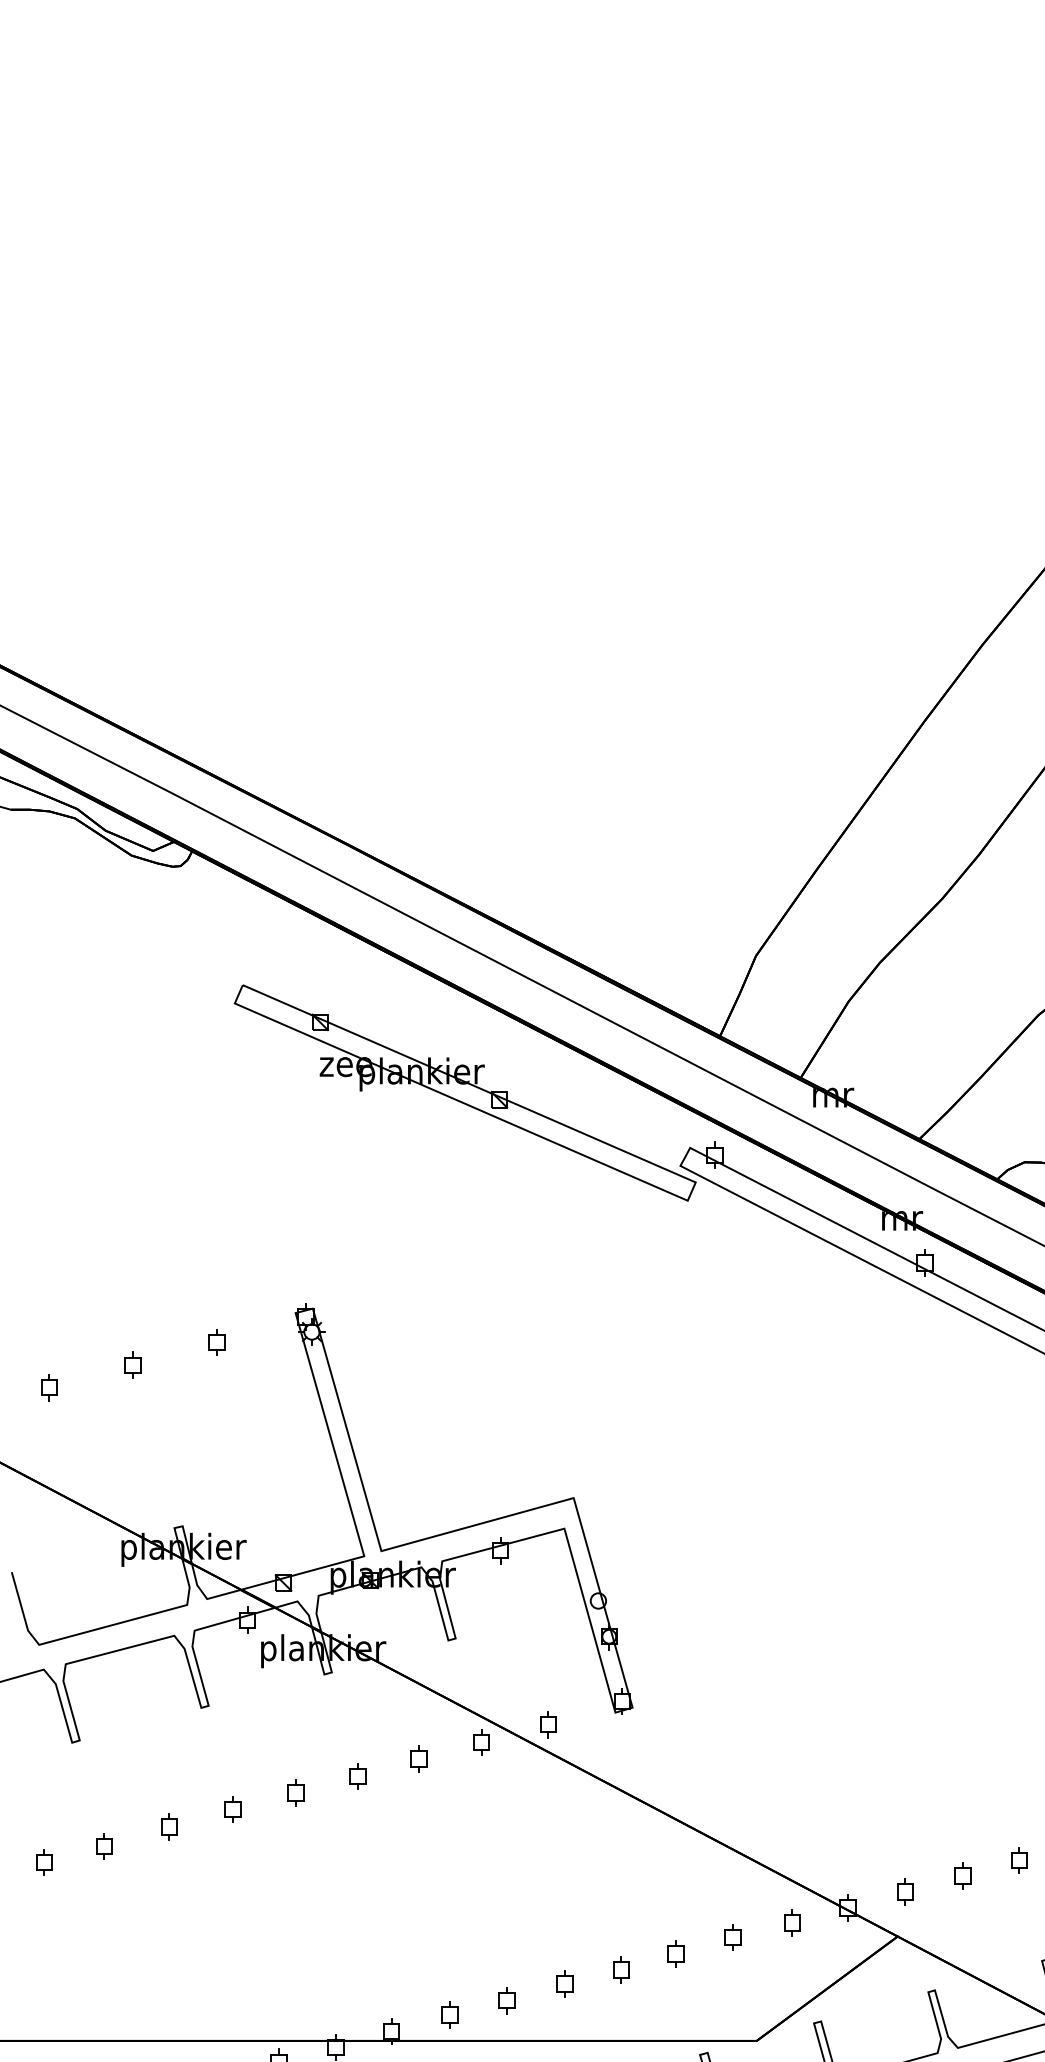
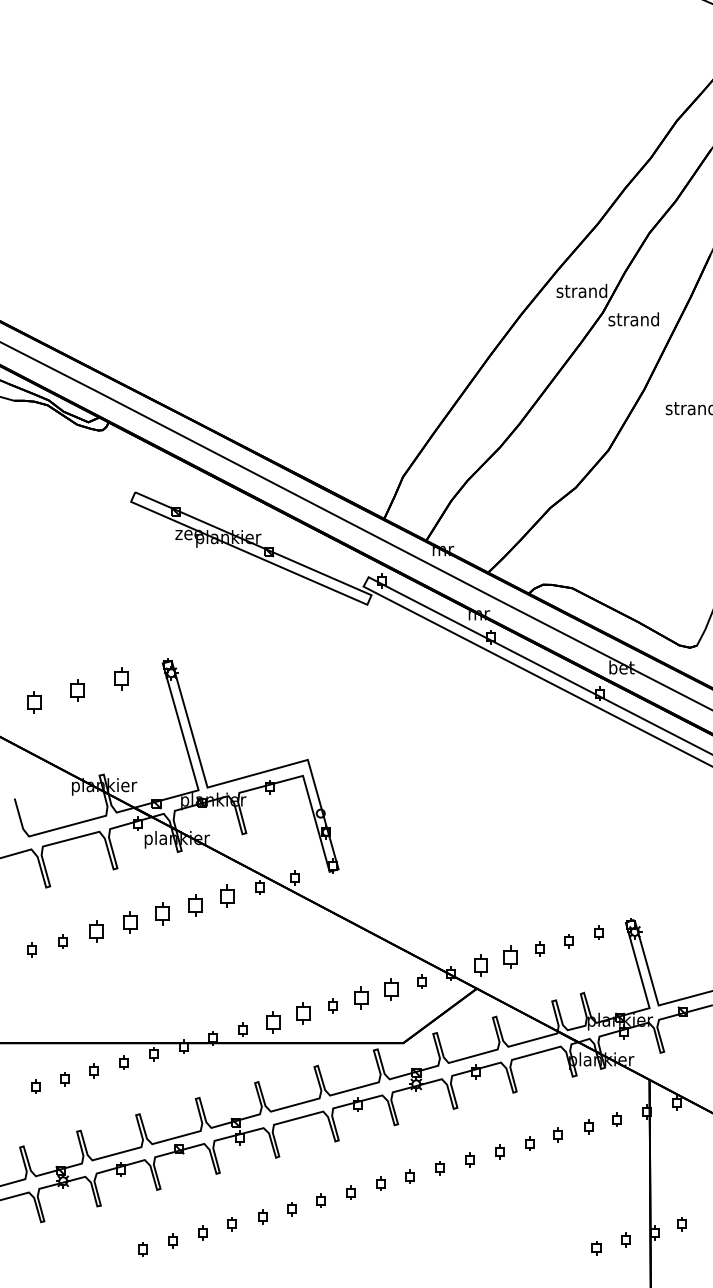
part: (216, 1342) -> (121, 678), size x1.6
part: (132, 1365) -> (77, 690), size x1.6
part: (47, 1388) -> (33, 702), size x1.6
part: (417, 1757) -> (226, 895), size x1.6
part: (356, 1775) -> (194, 904), size x1.6
part: (295, 1792) -> (162, 913), size x1.6
part: (231, 1809) -> (129, 922), size x1.6
part: (168, 1826) -> (96, 931), size x1.6
part: (962, 1874) -> (510, 956), size x1.6
part: (904, 1892) -> (480, 965), size x1.6
part: (732, 1936) -> (390, 988), size x1.6
part: (674, 1953) -> (360, 997), size x1.6
part: (563, 1984) -> (302, 1013), size x1.6
part: (505, 1999) -> (272, 1021), size x1.6

